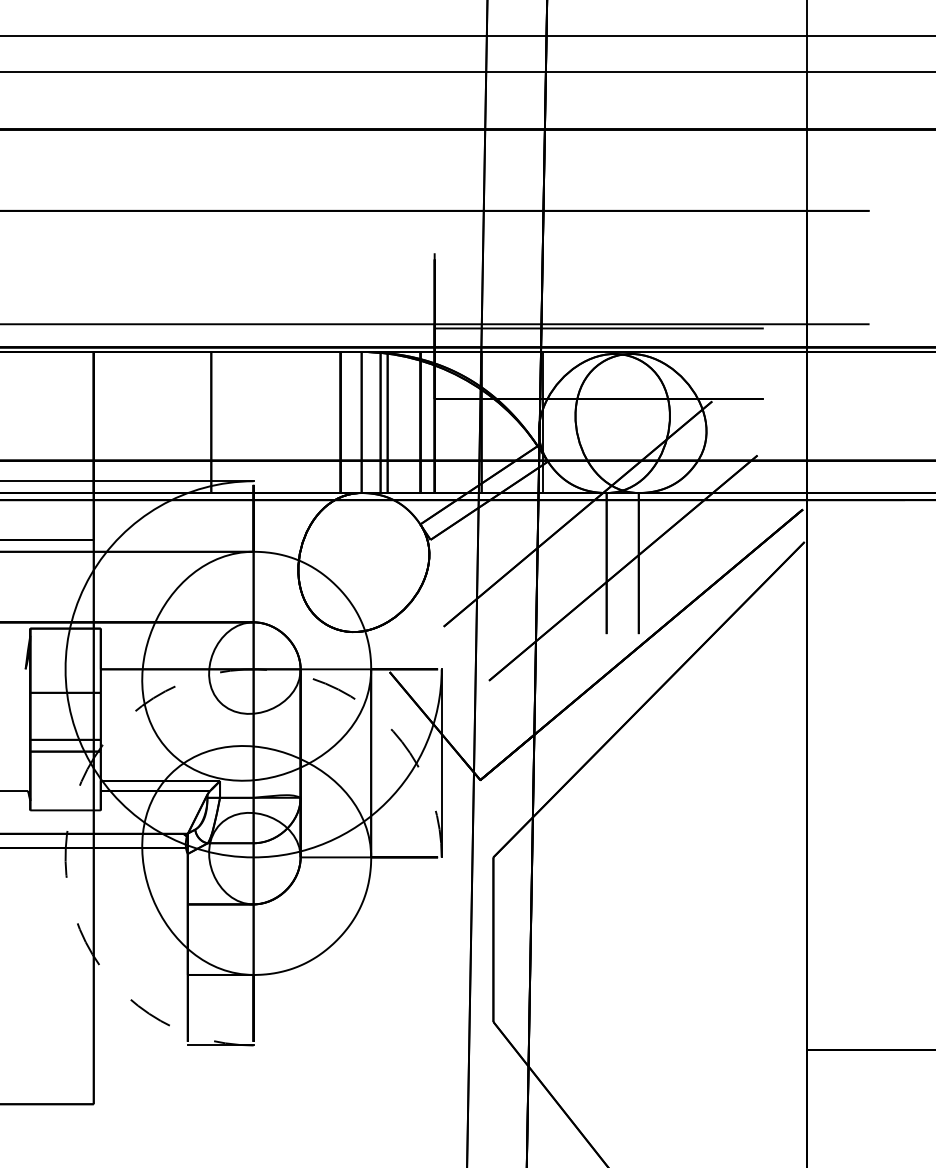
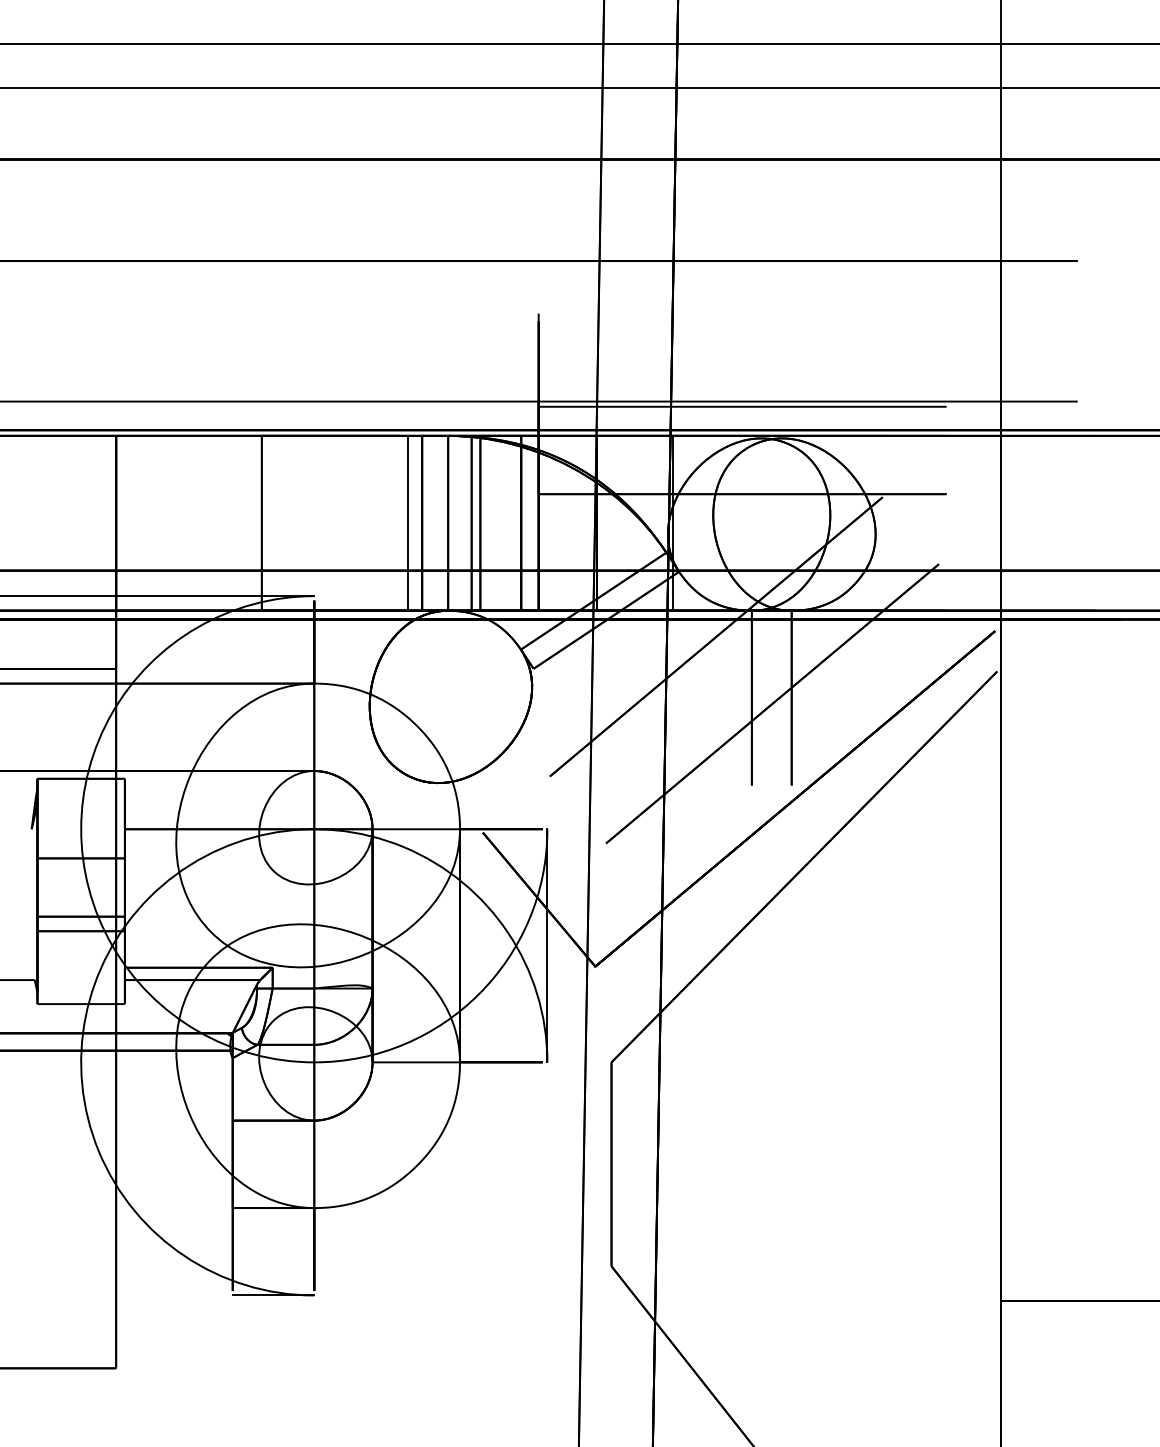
line: (328, 421) -> (407, 522), added
arc: (120, 724) -> (149, 897), dashed -> solid

